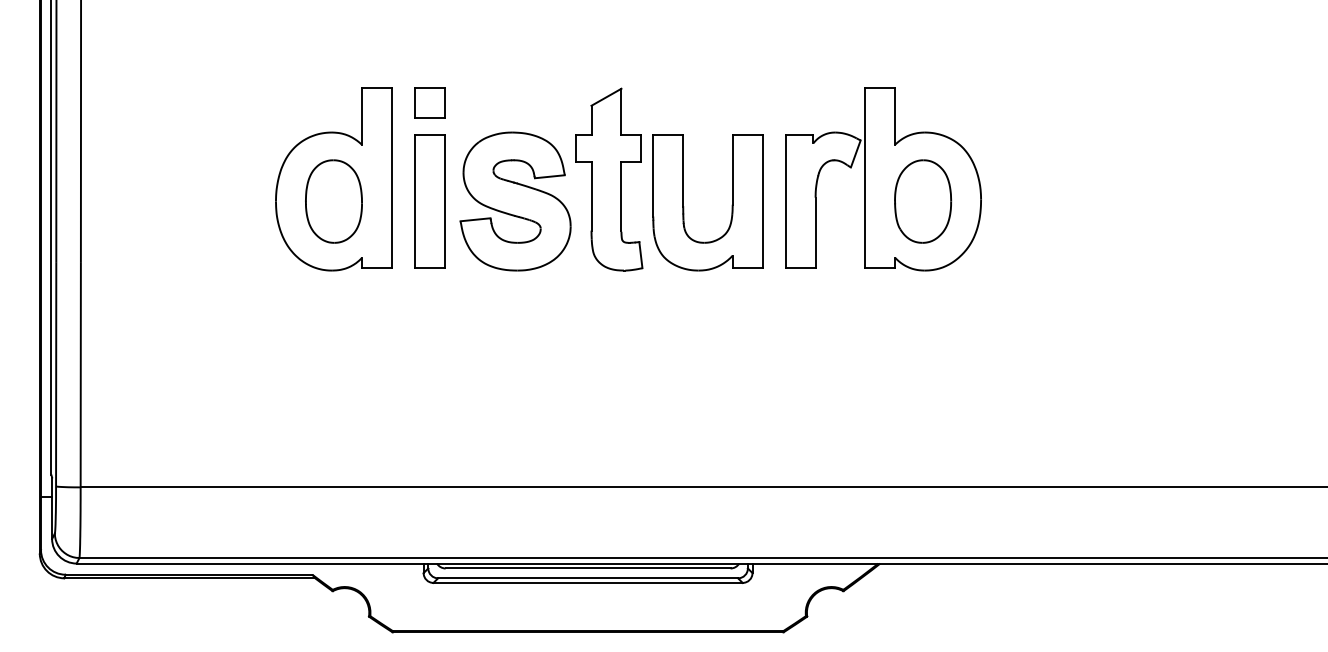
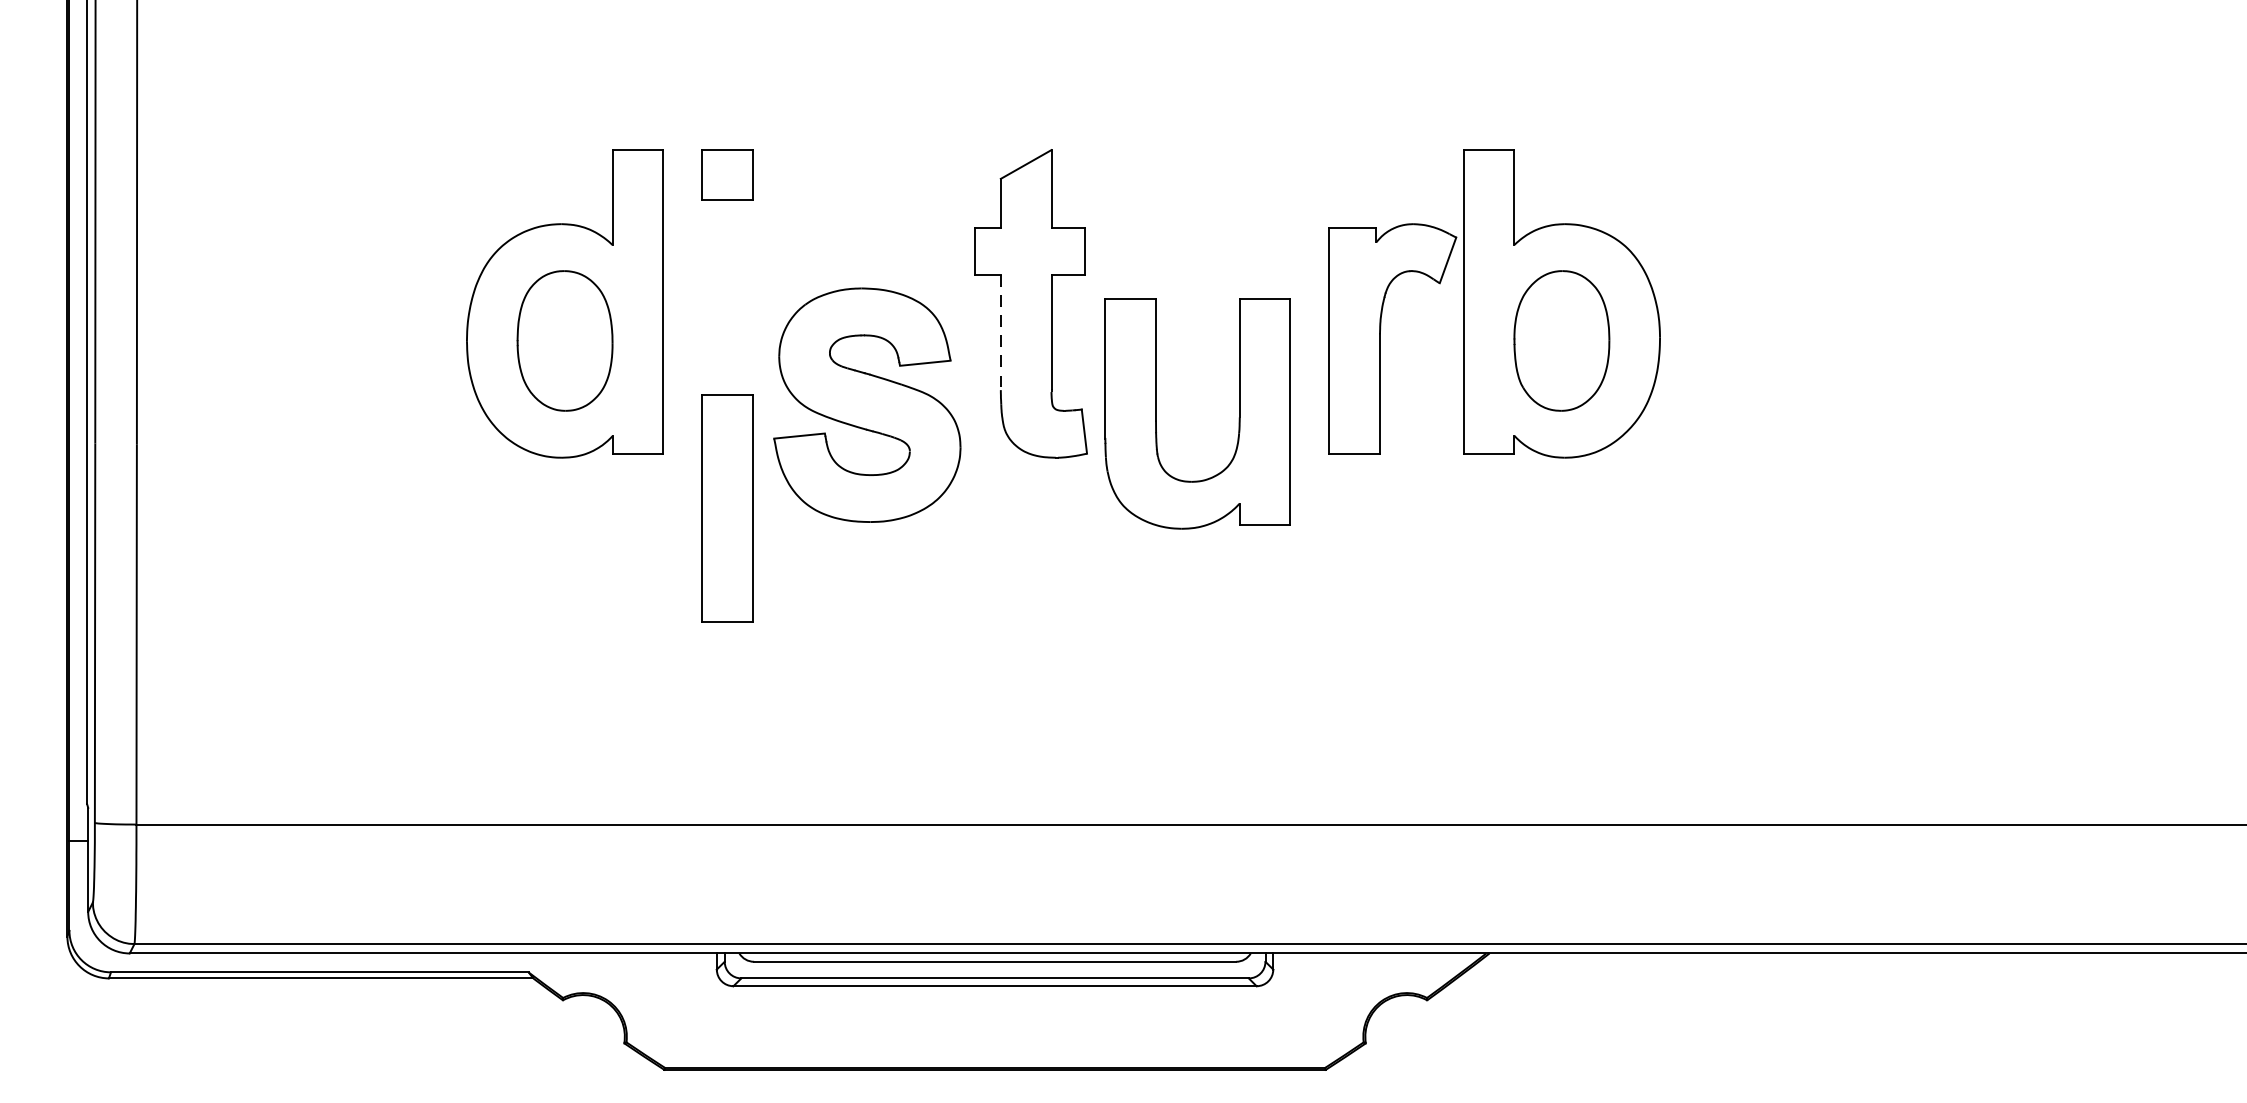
line: (591, 197) -> (1000, 334), solid -> dashed
part: (429, 201) -> (726, 508), moved
part: (515, 201) -> (867, 405), moved
part: (684, 206) -> (1158, 420), moved

